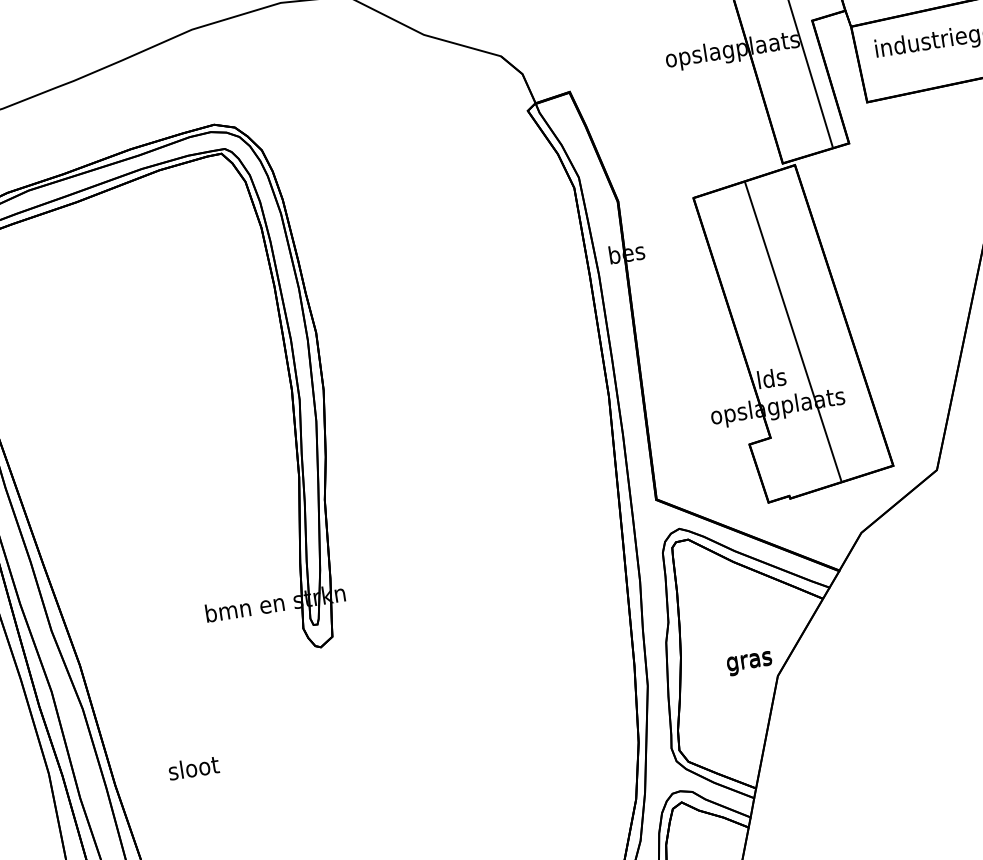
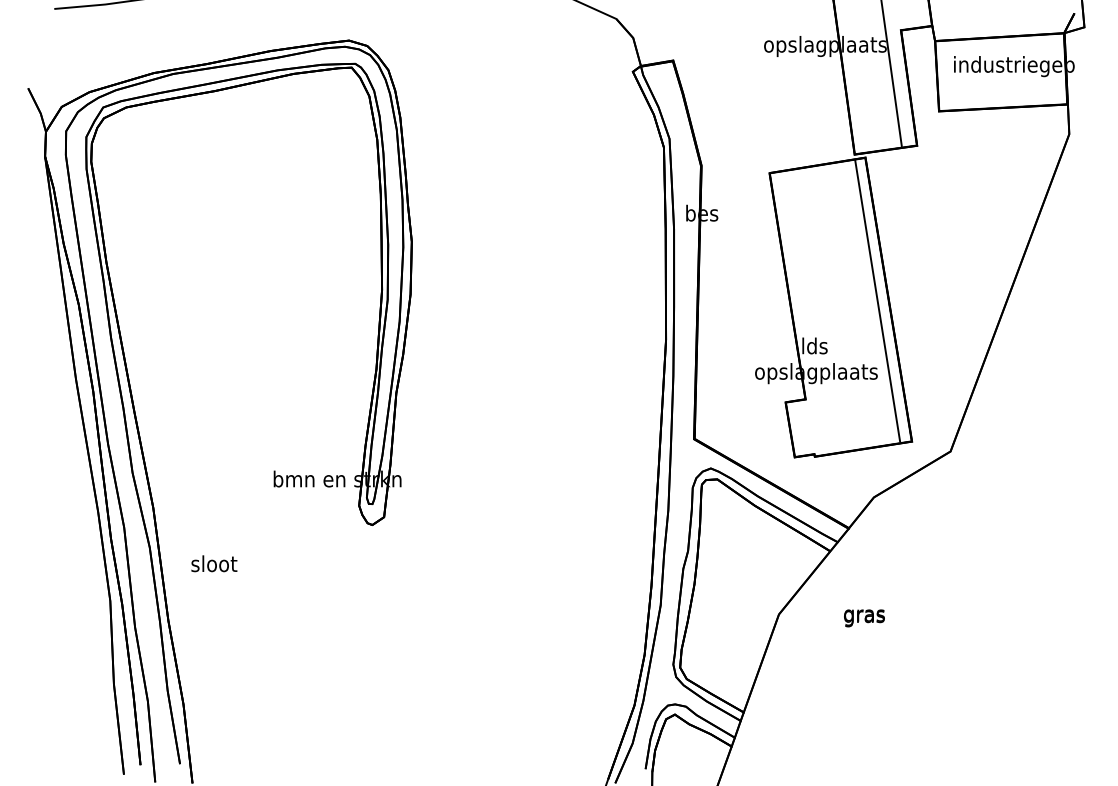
line: (792, 331) -> (877, 300), moved
text: (749, 663) -> (864, 618), moved
text: (193, 767) -> (214, 563), moved

